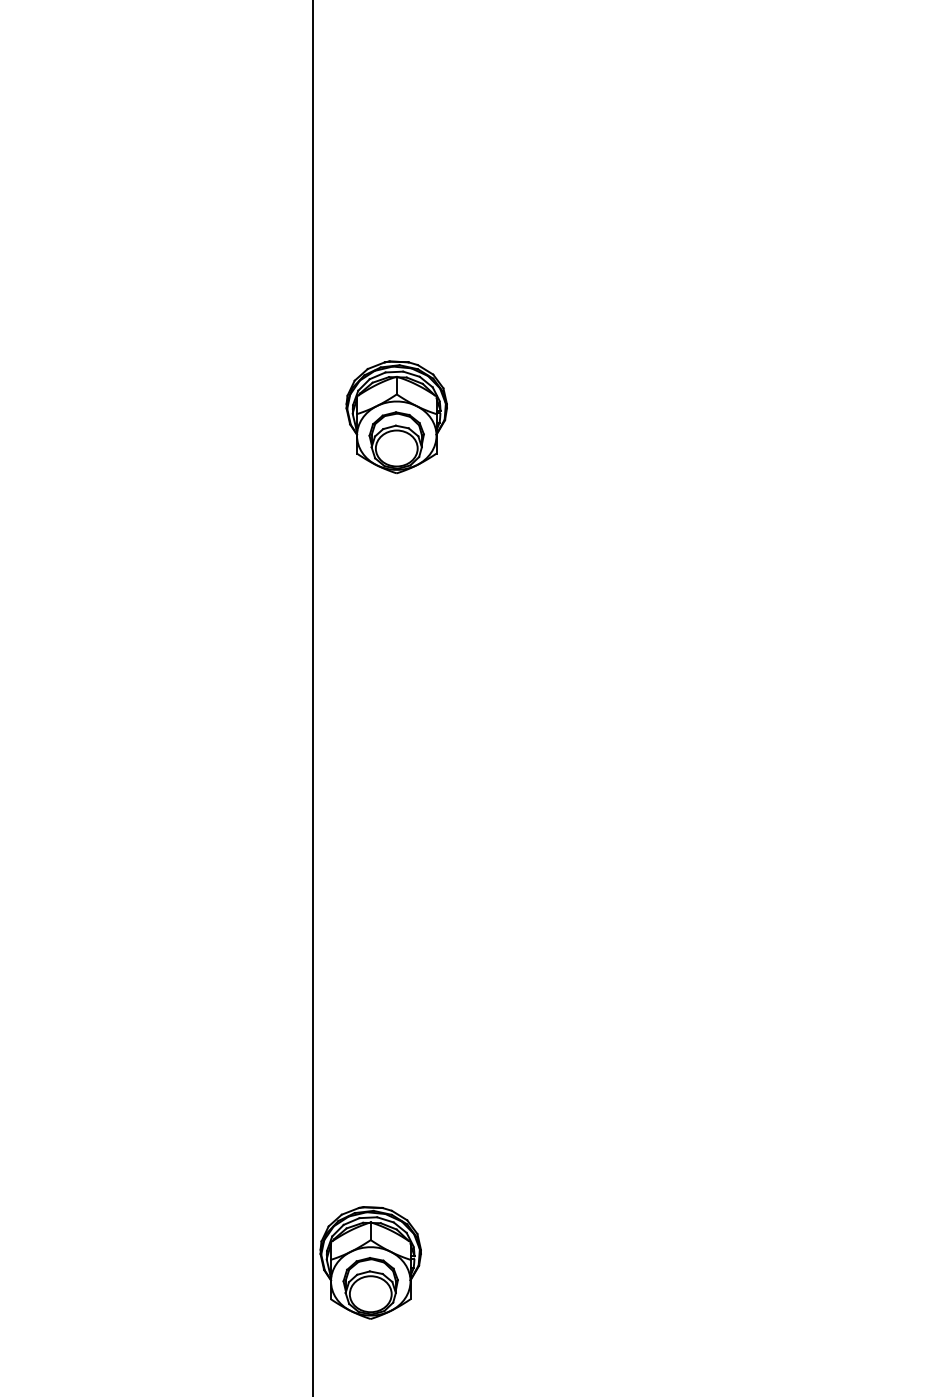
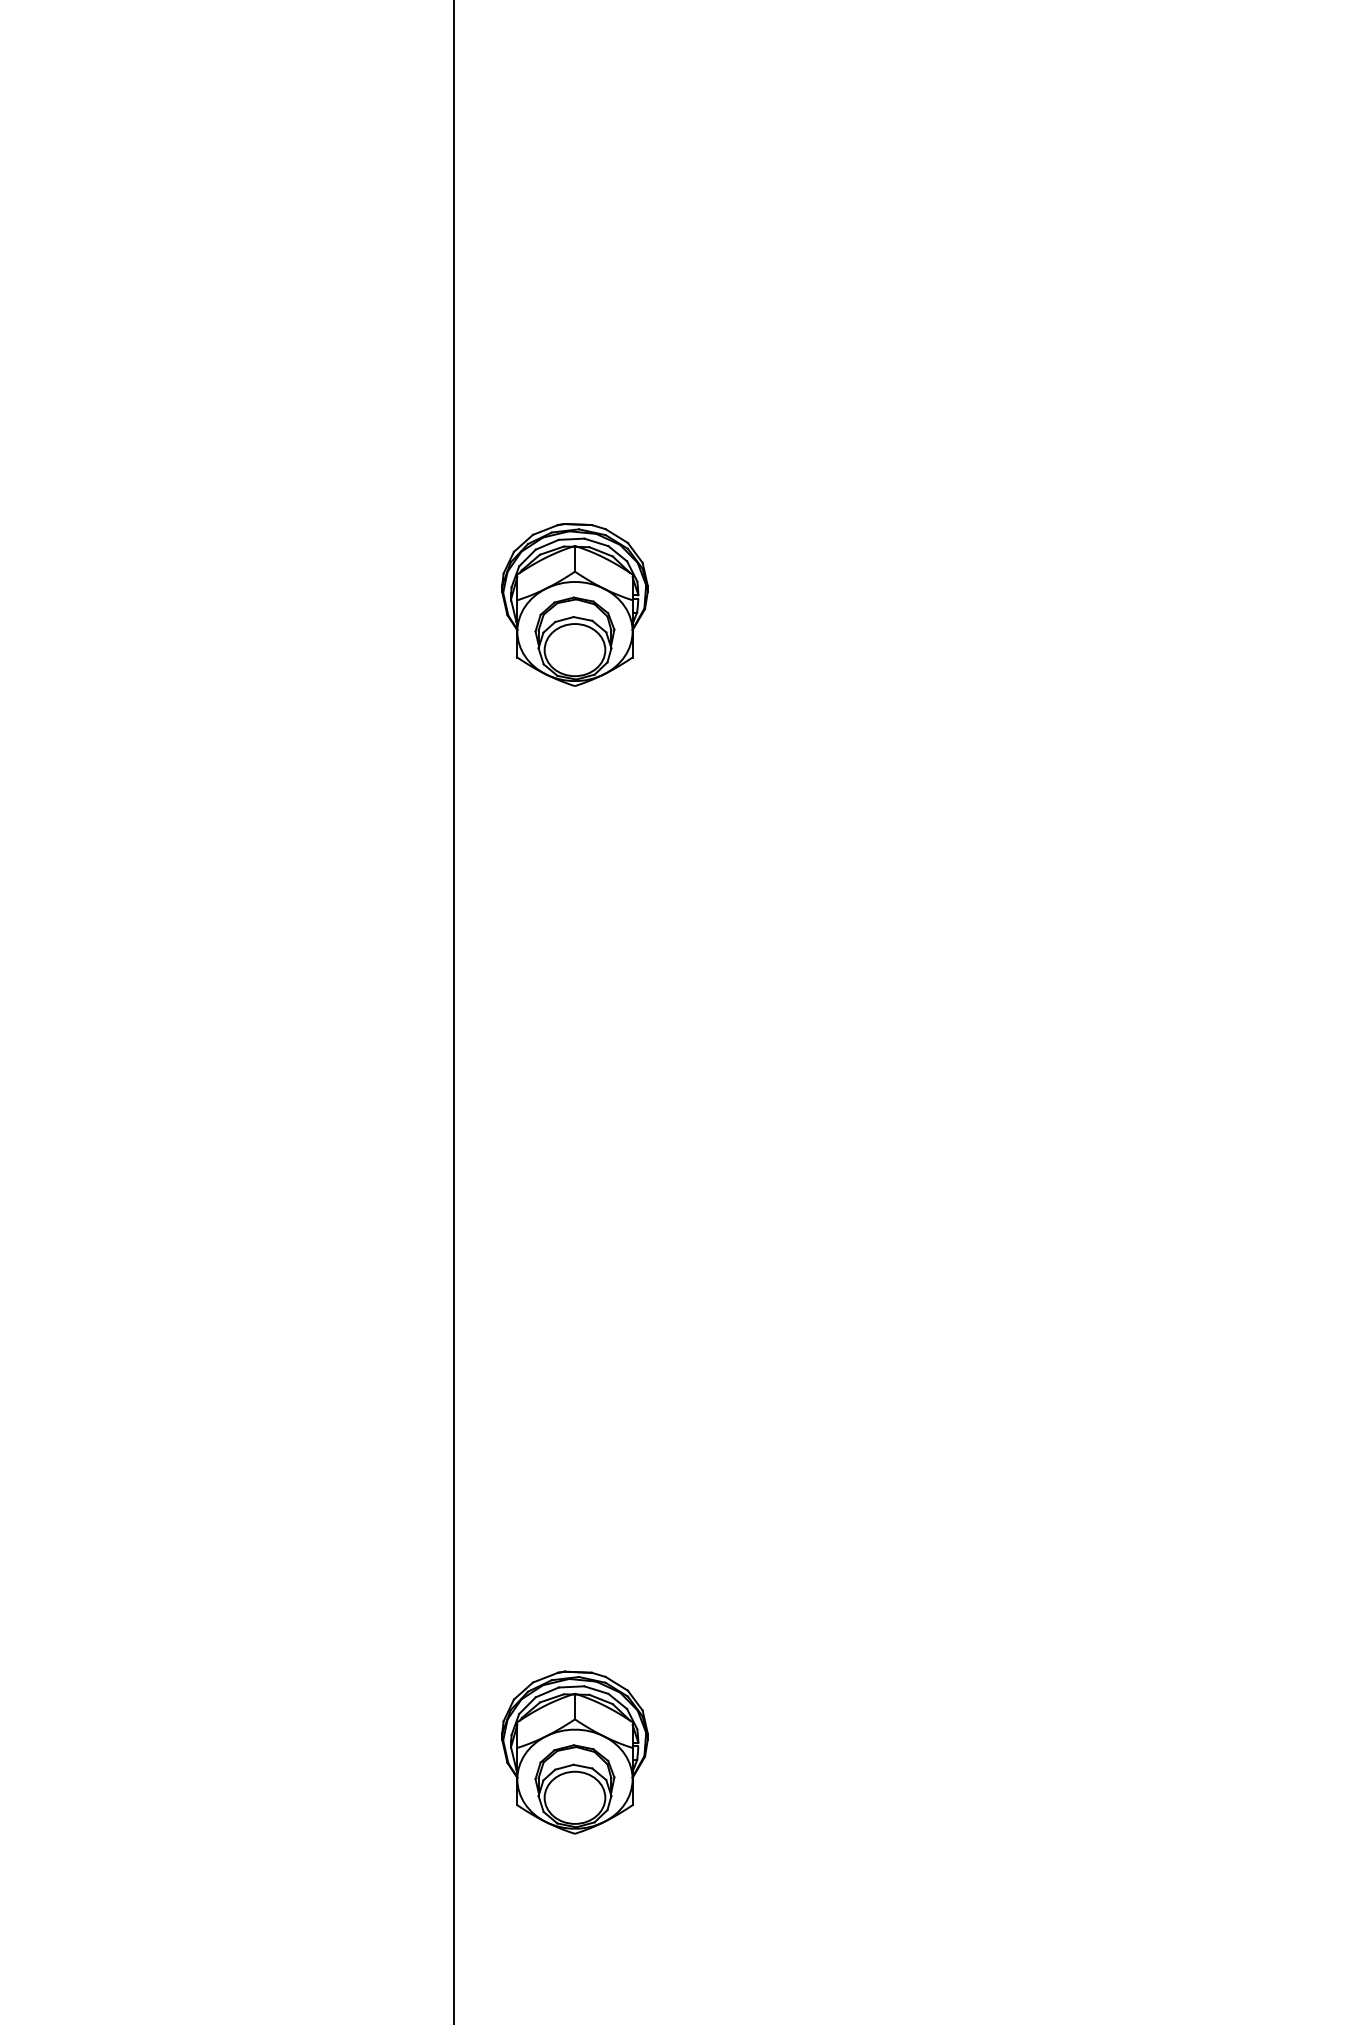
part: (370, 1262) -> (574, 1751), moved

